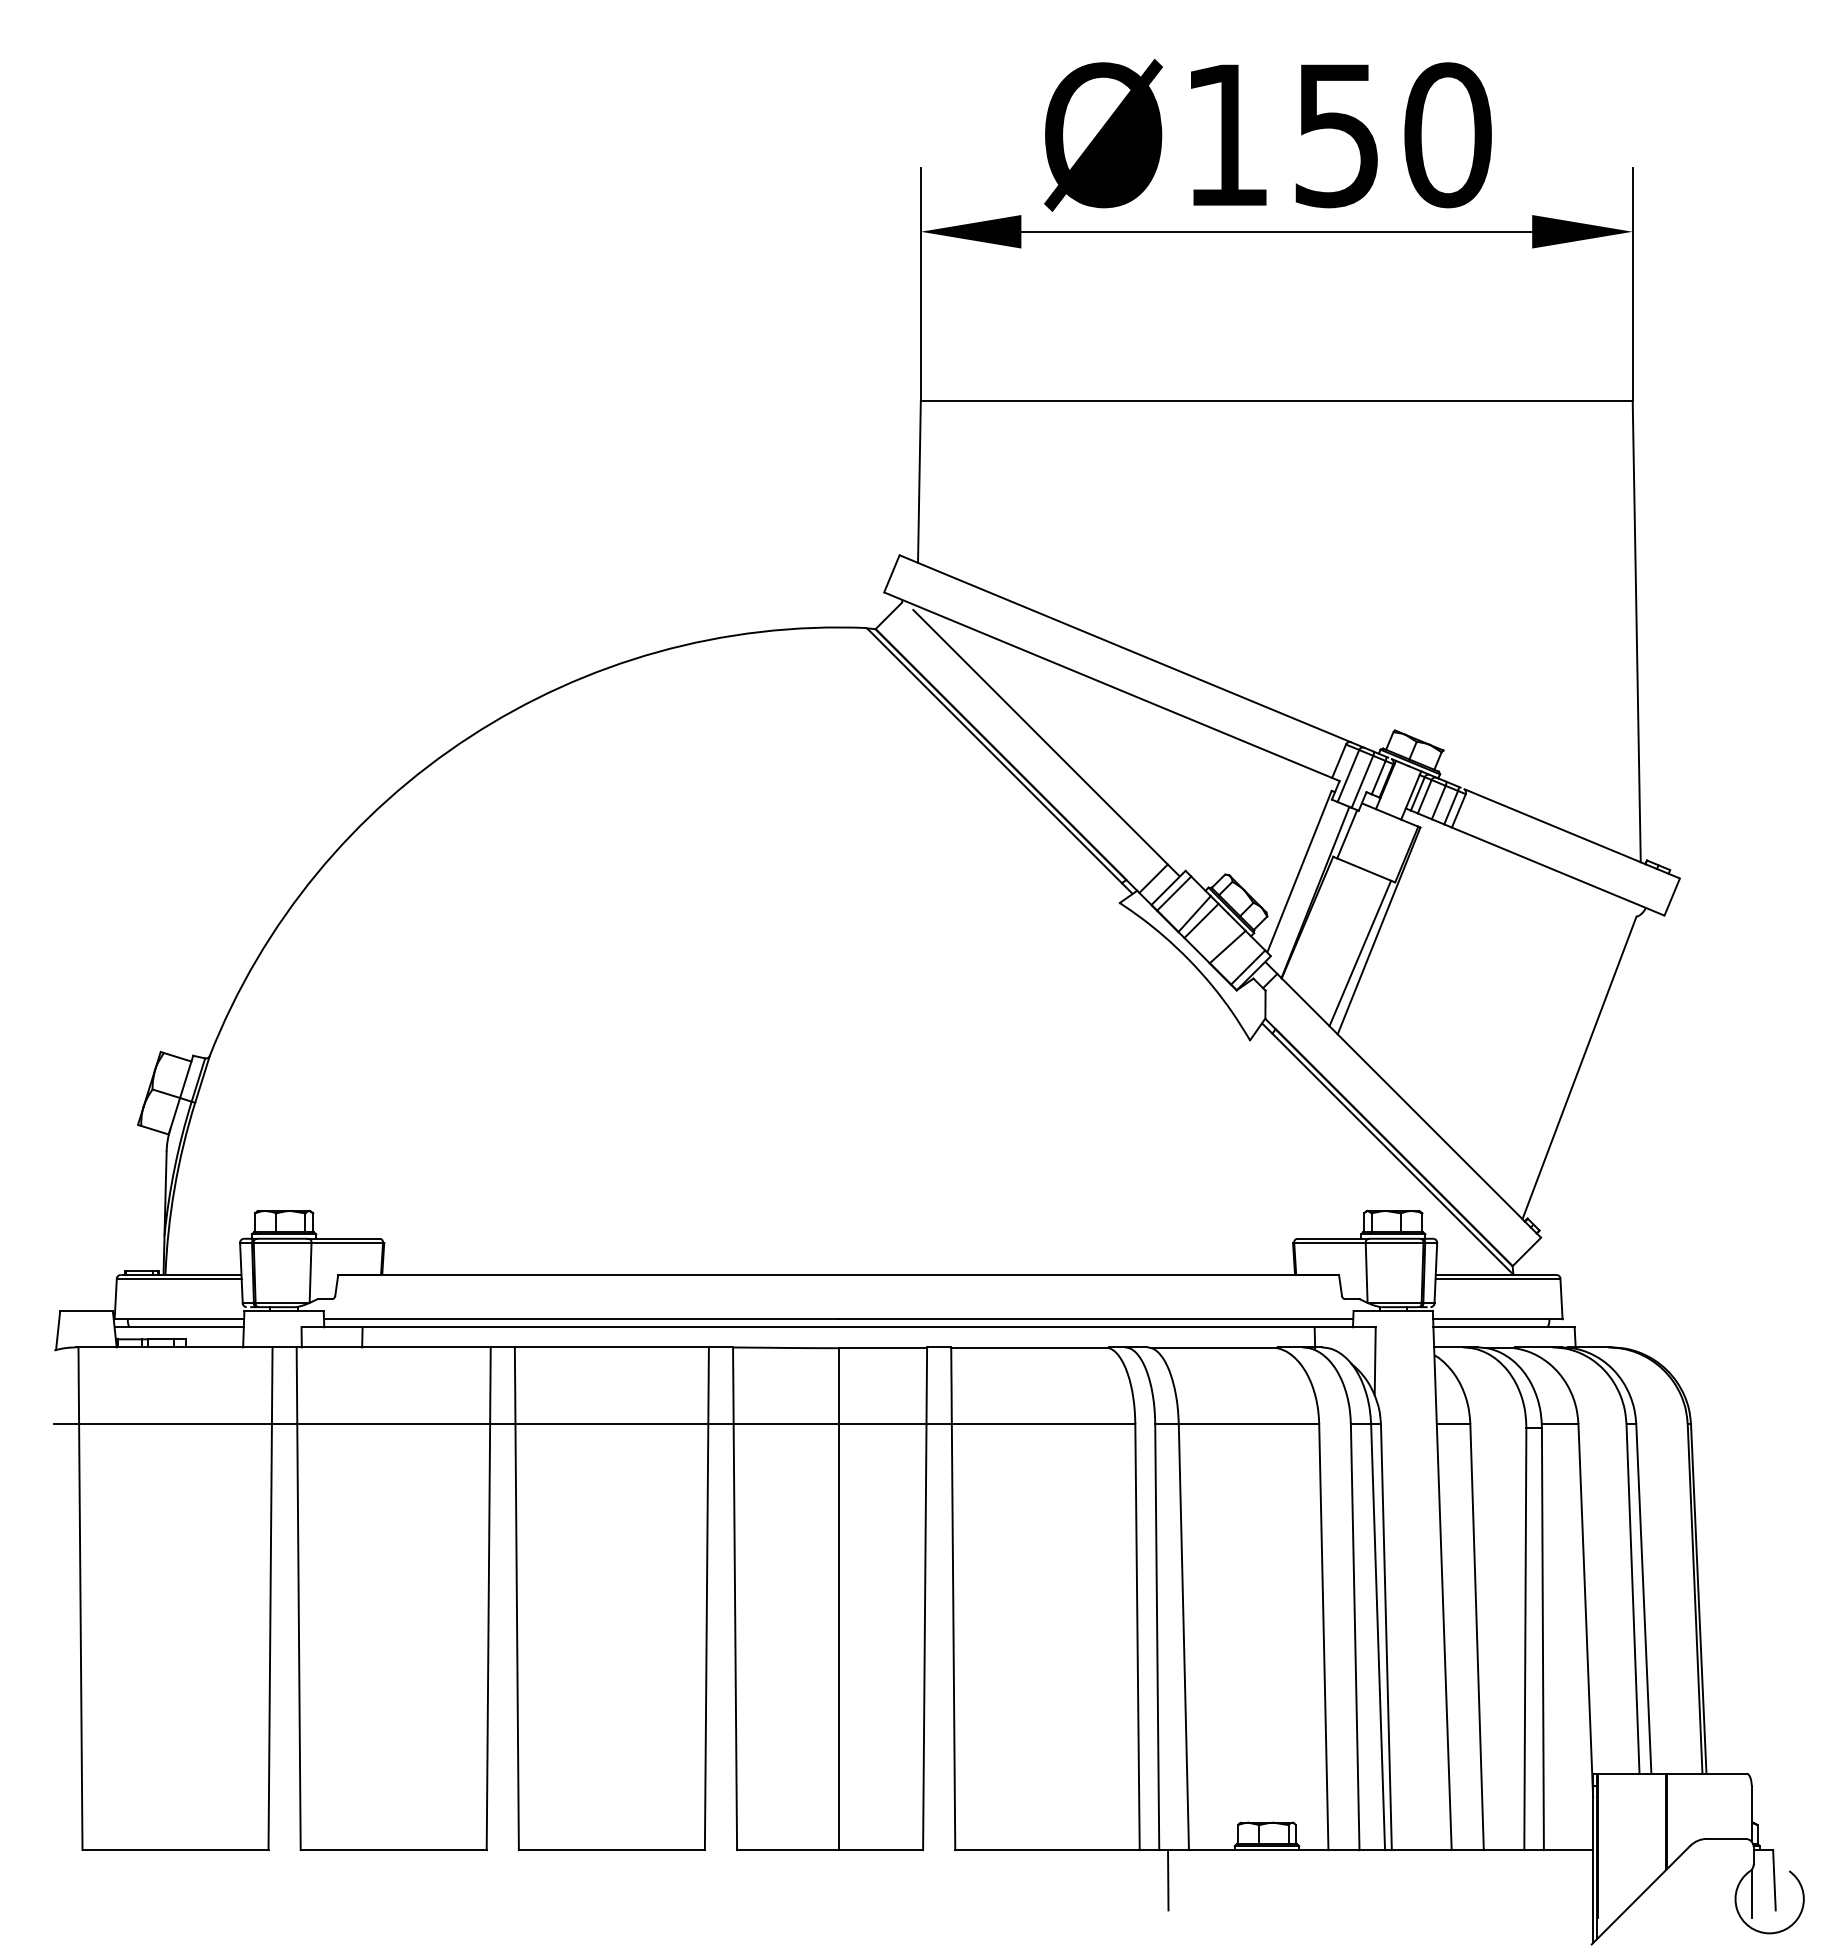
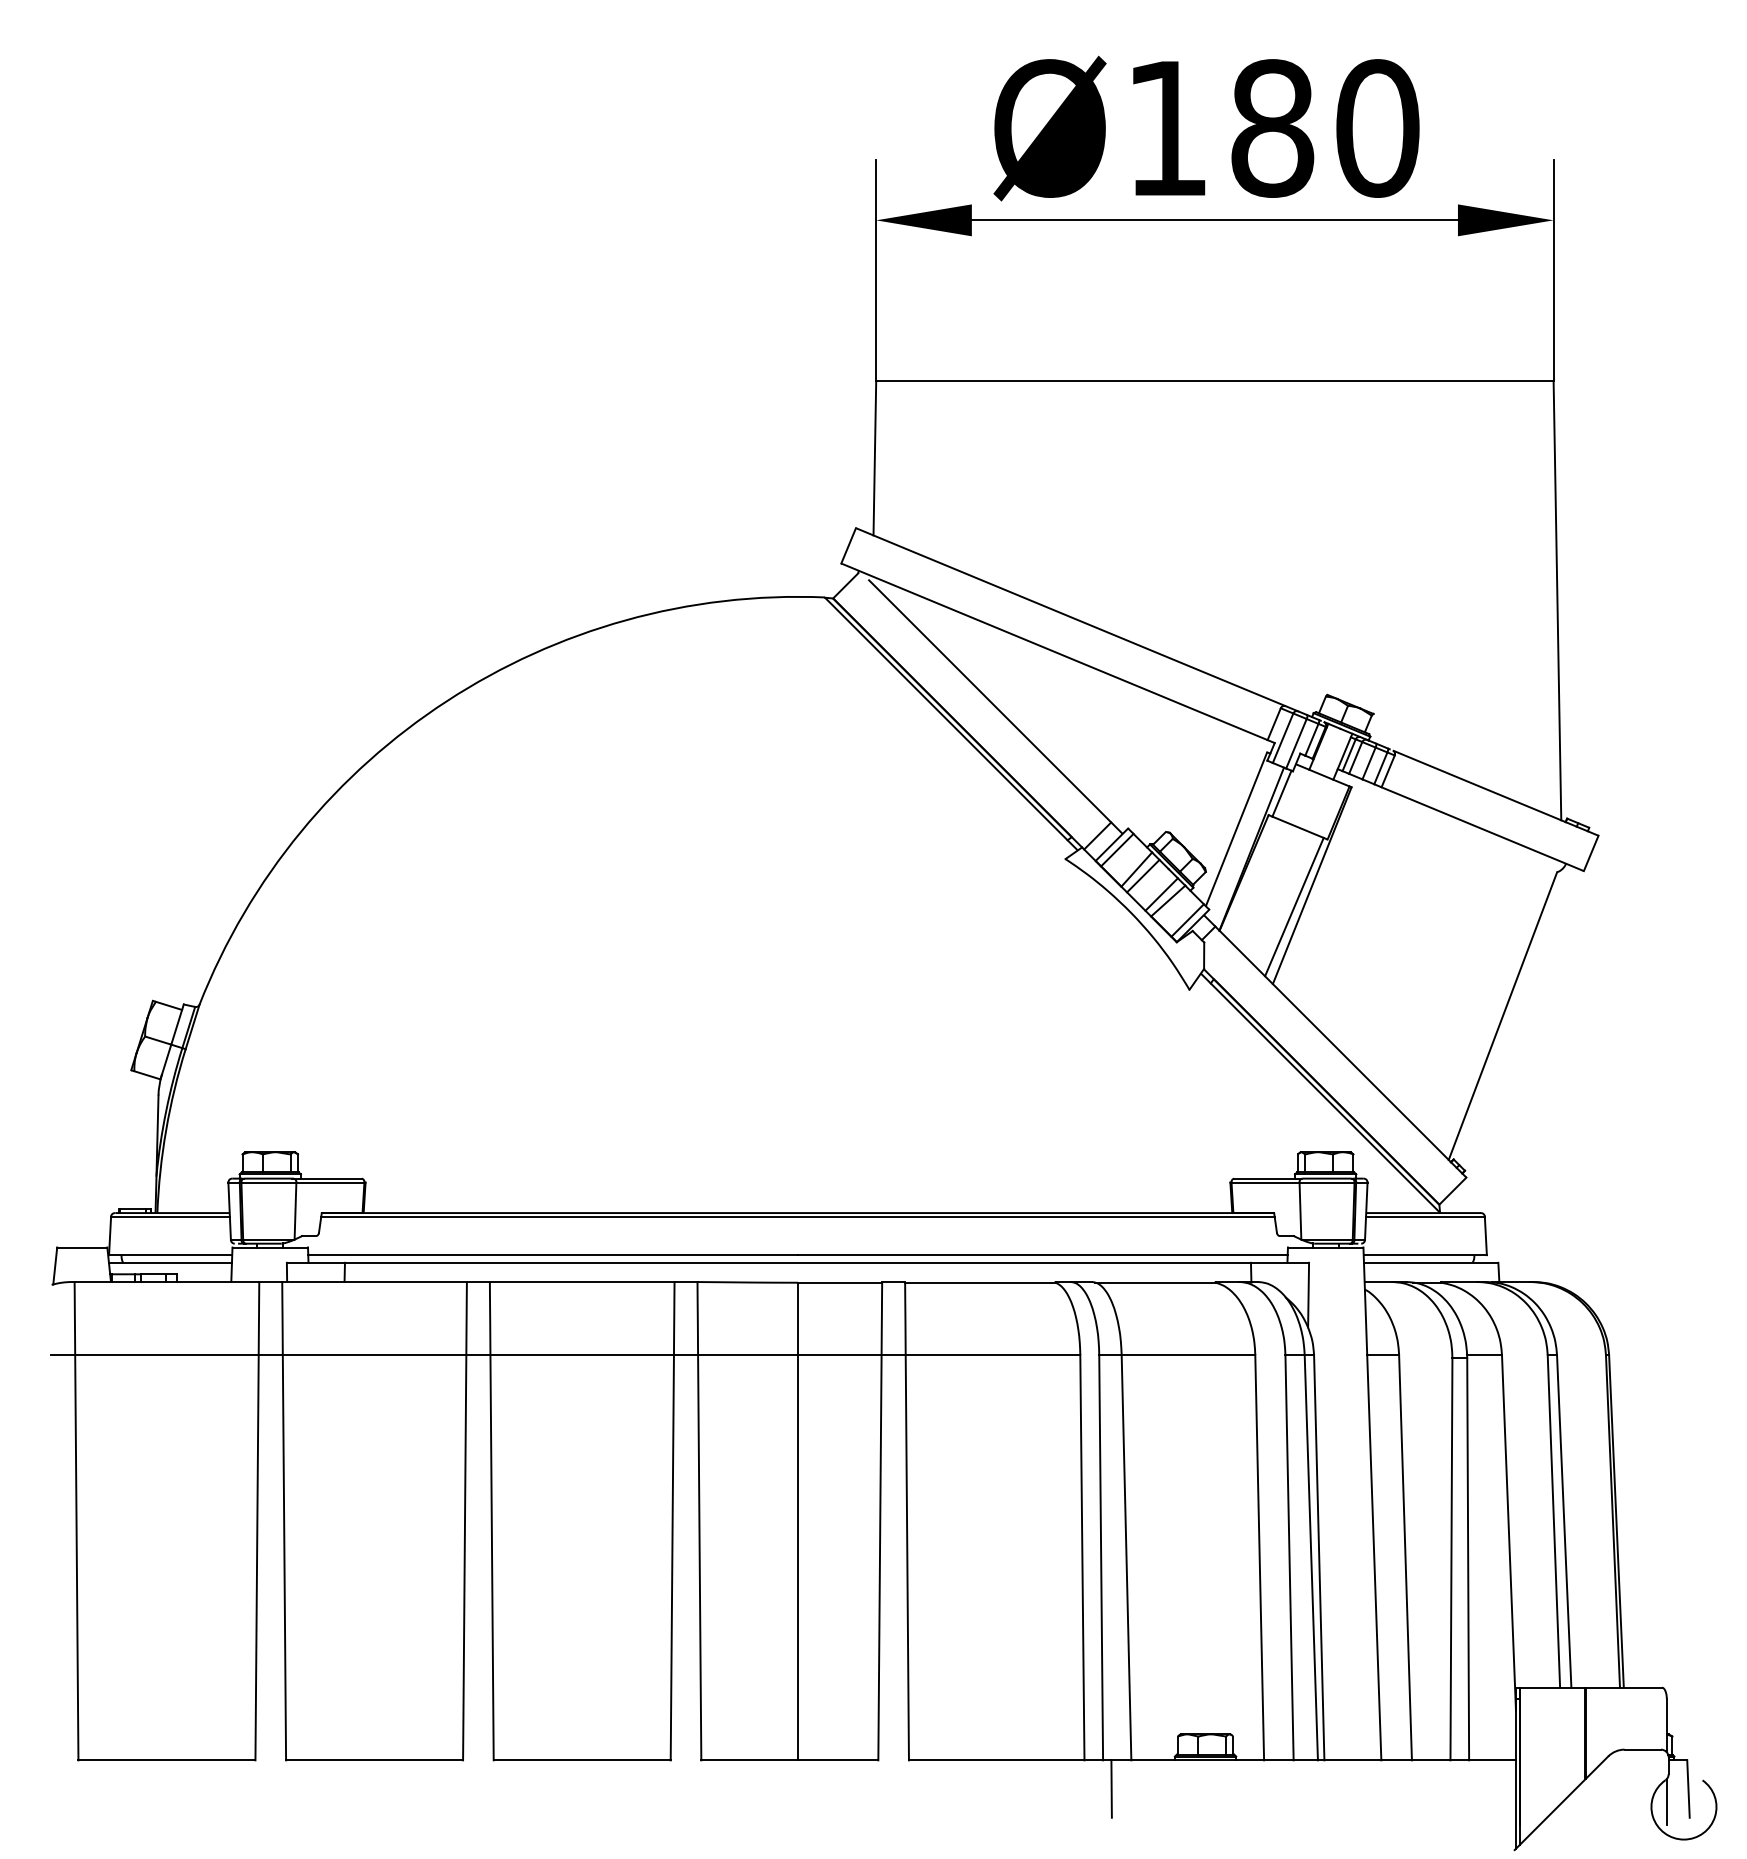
text: (1337, 135) -> (1272, 128), Ø150 -> Ø180
line: (1220, 940) -> (1161, 894), added
line: (838, 1278) -> (797, 1216), added

